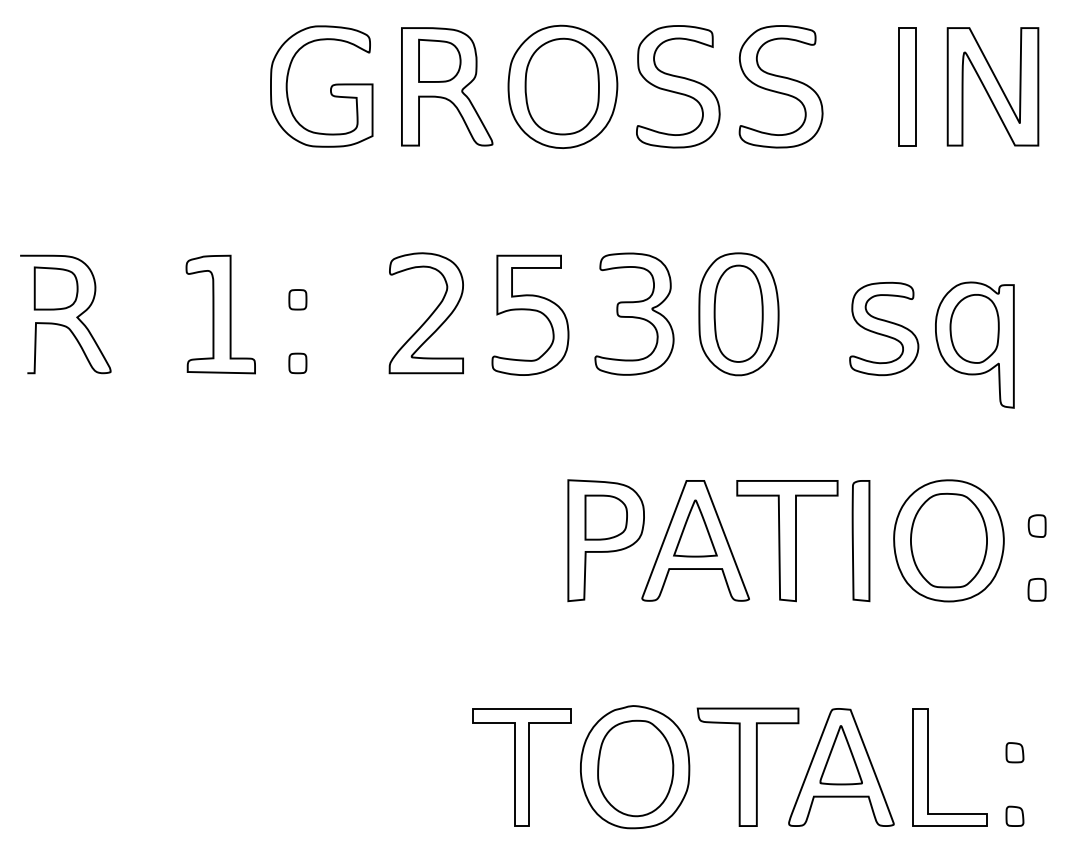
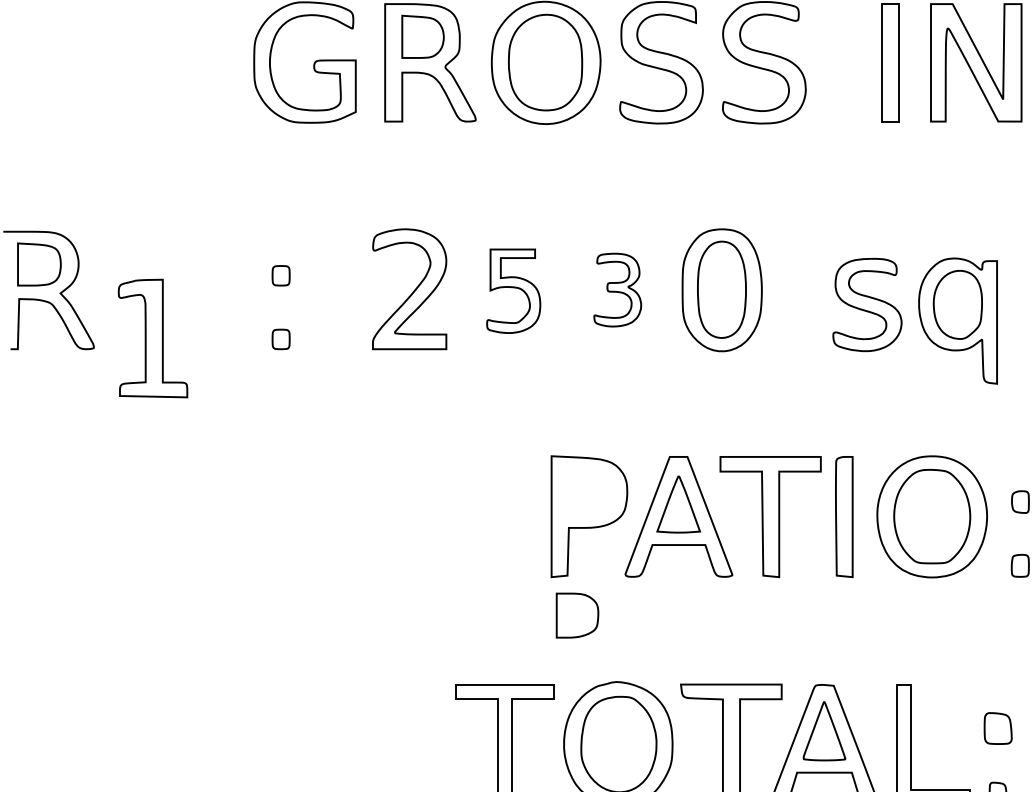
part: (634, 313) -> (617, 289), size x0.6
part: (220, 314) -> (152, 338), moved
part: (530, 314) -> (513, 290), size x0.7
part: (605, 517) -> (576, 615), moved
part: (1014, 752) -> (997, 728), size x1.6

